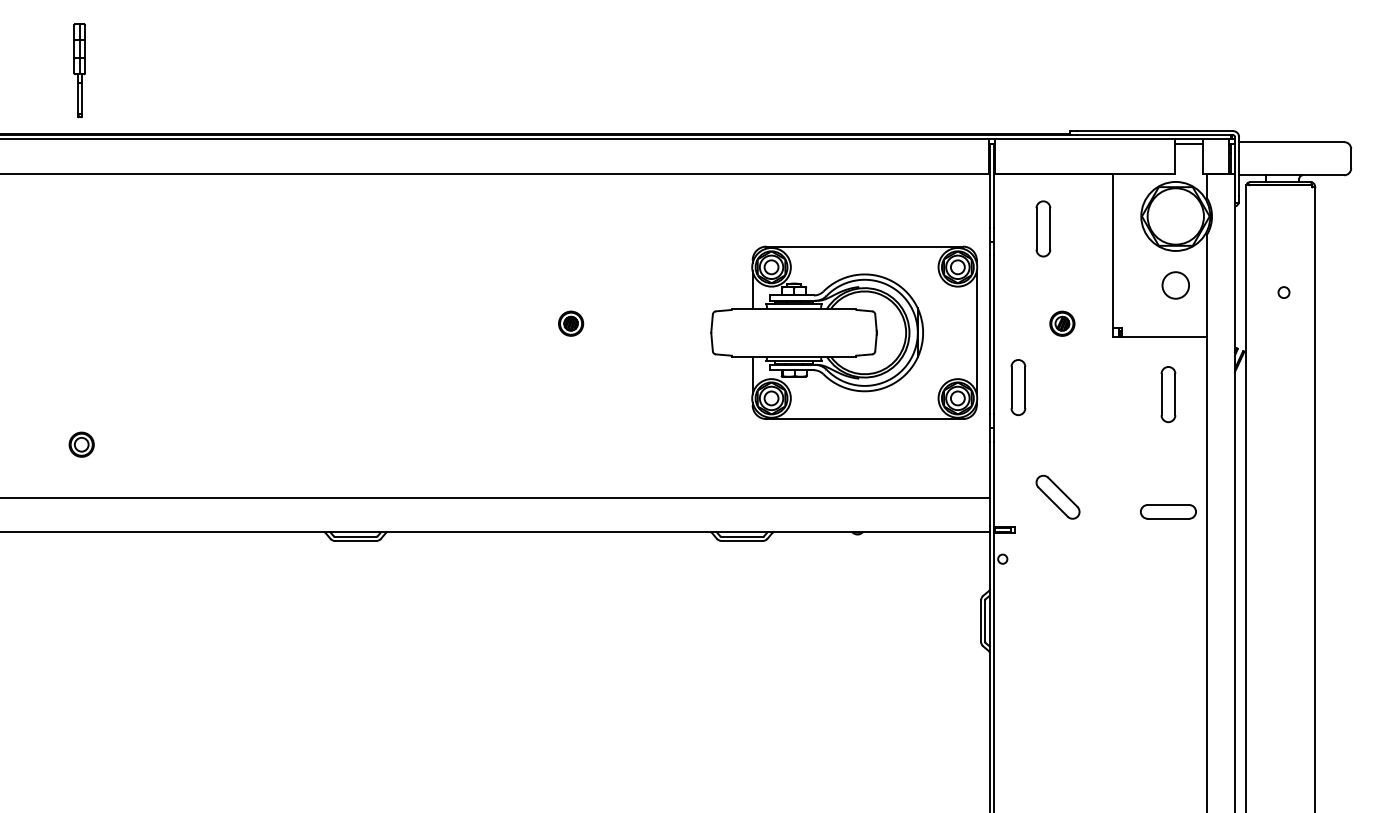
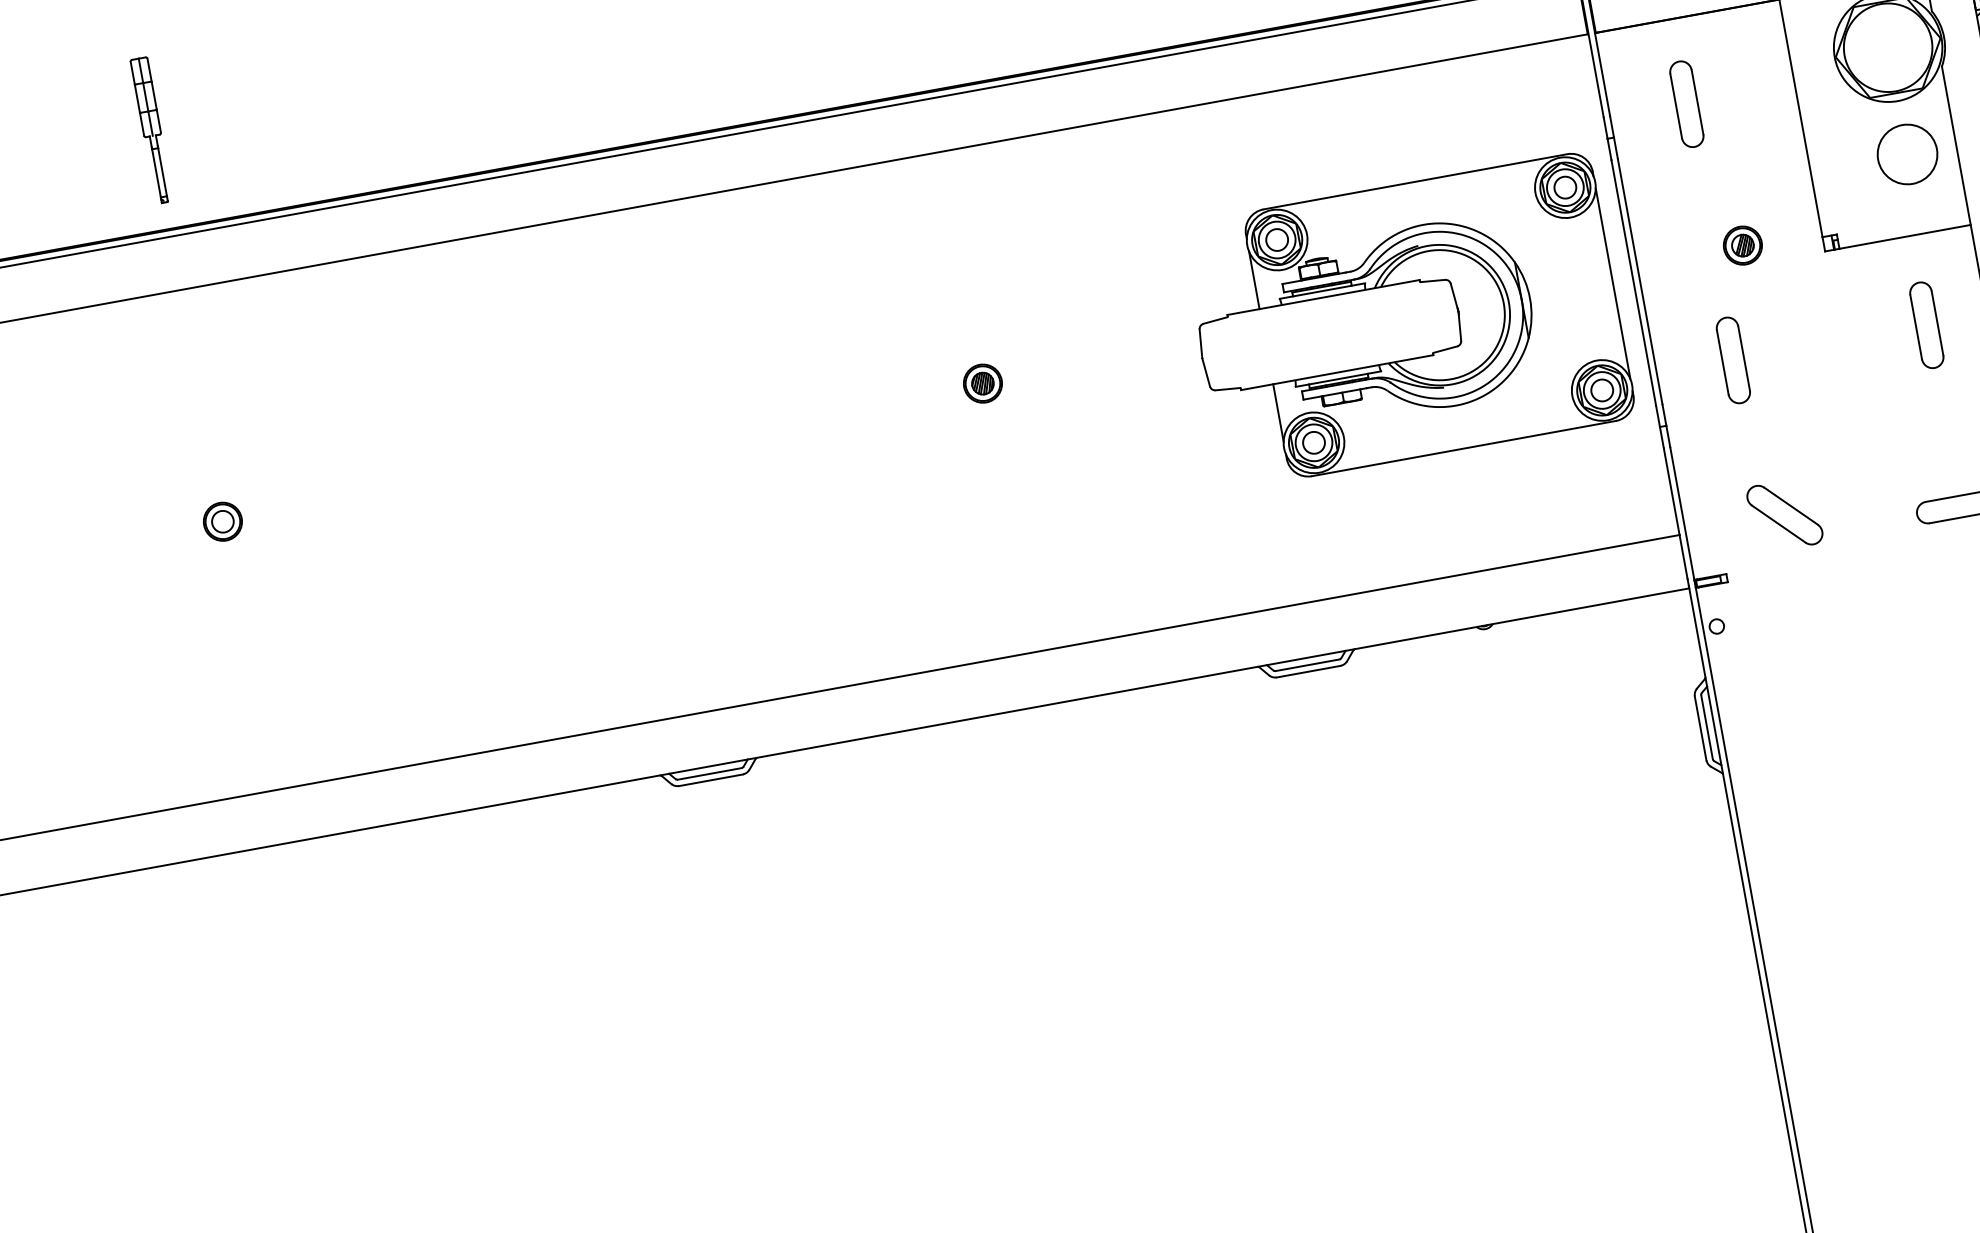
circle: (1175, 285) -> (1907, 154), size x1.43
part: (1018, 387) -> (1733, 360), moved
part: (81, 444) -> (222, 521), moved

